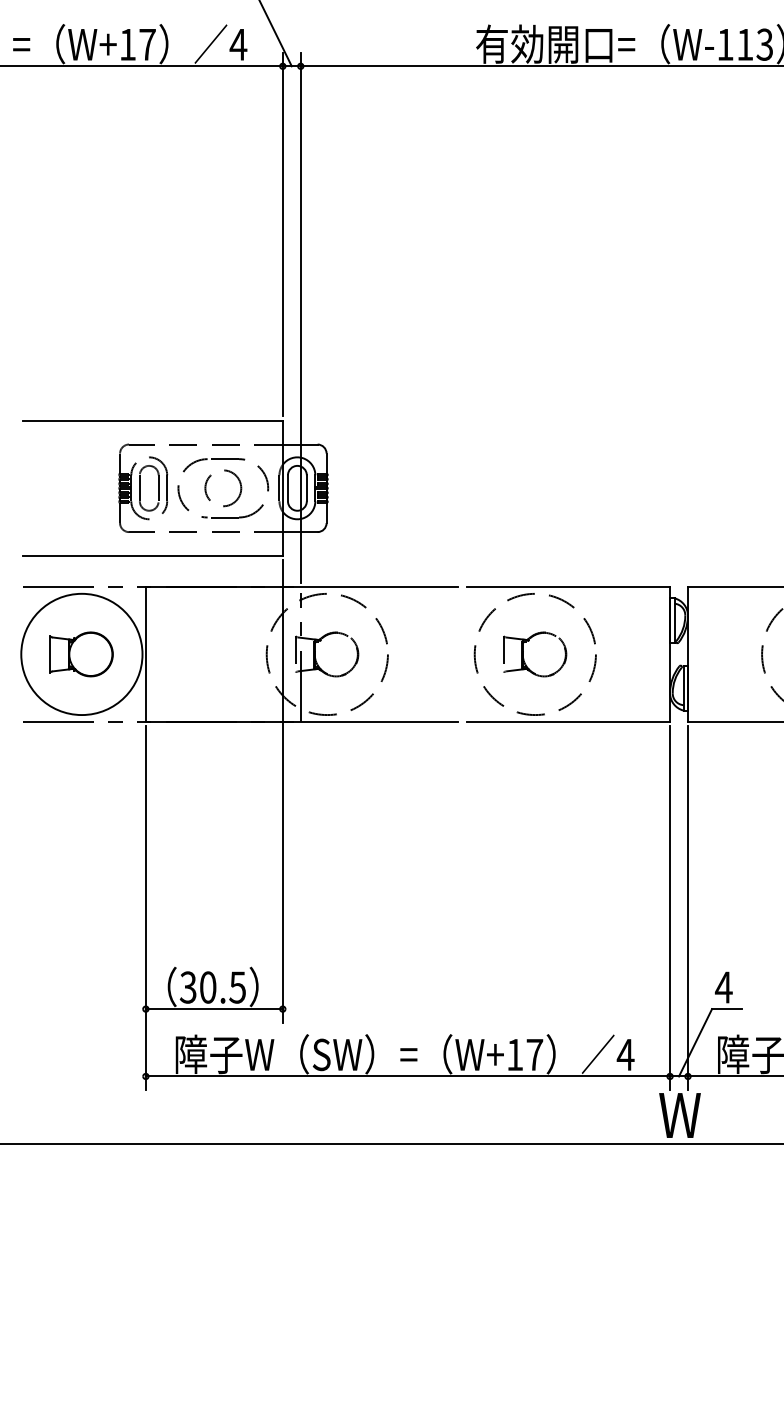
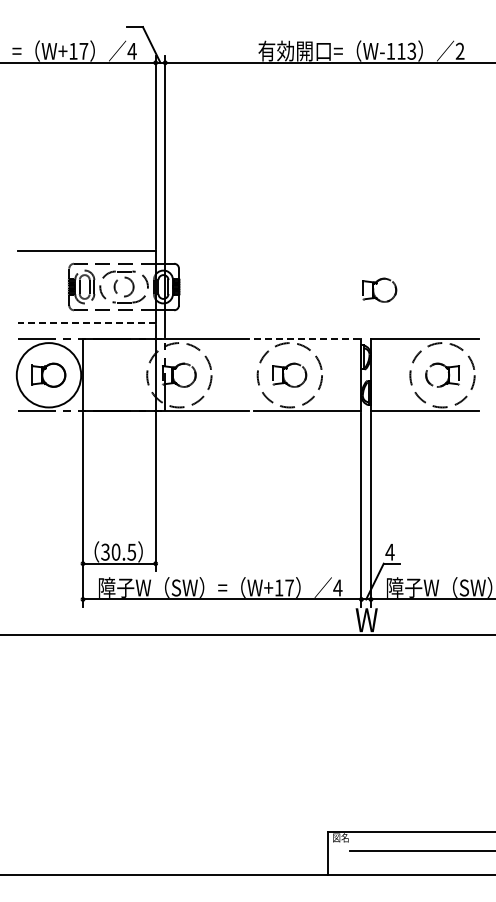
part: (704, 492) -> (379, 289), added
line: (152, 555) -> (86, 322), solid -> dashed
line: (568, 587) -> (307, 339), solid -> dashed

